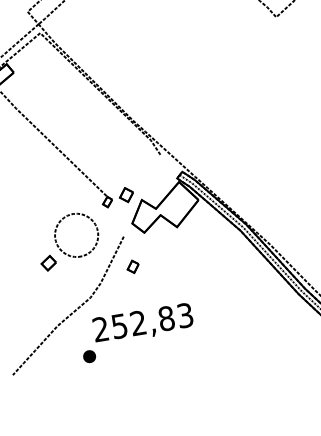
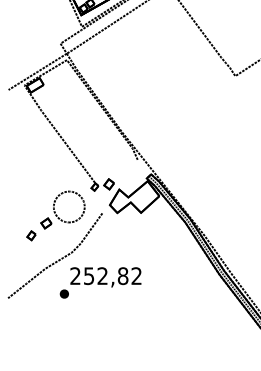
part: (133, 266) -> (31, 235), moved
text: (185, 316) -> (136, 276), 252,83 -> 252,82

